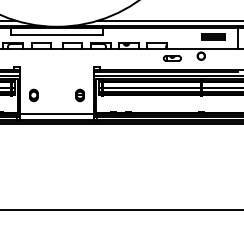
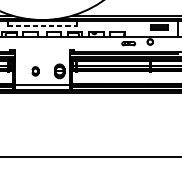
line: (57, 34) -> (42, 25), solid -> dashed
part: (33, 95) -> (35, 71), moved
part: (79, 95) -> (59, 71), size x1.6

